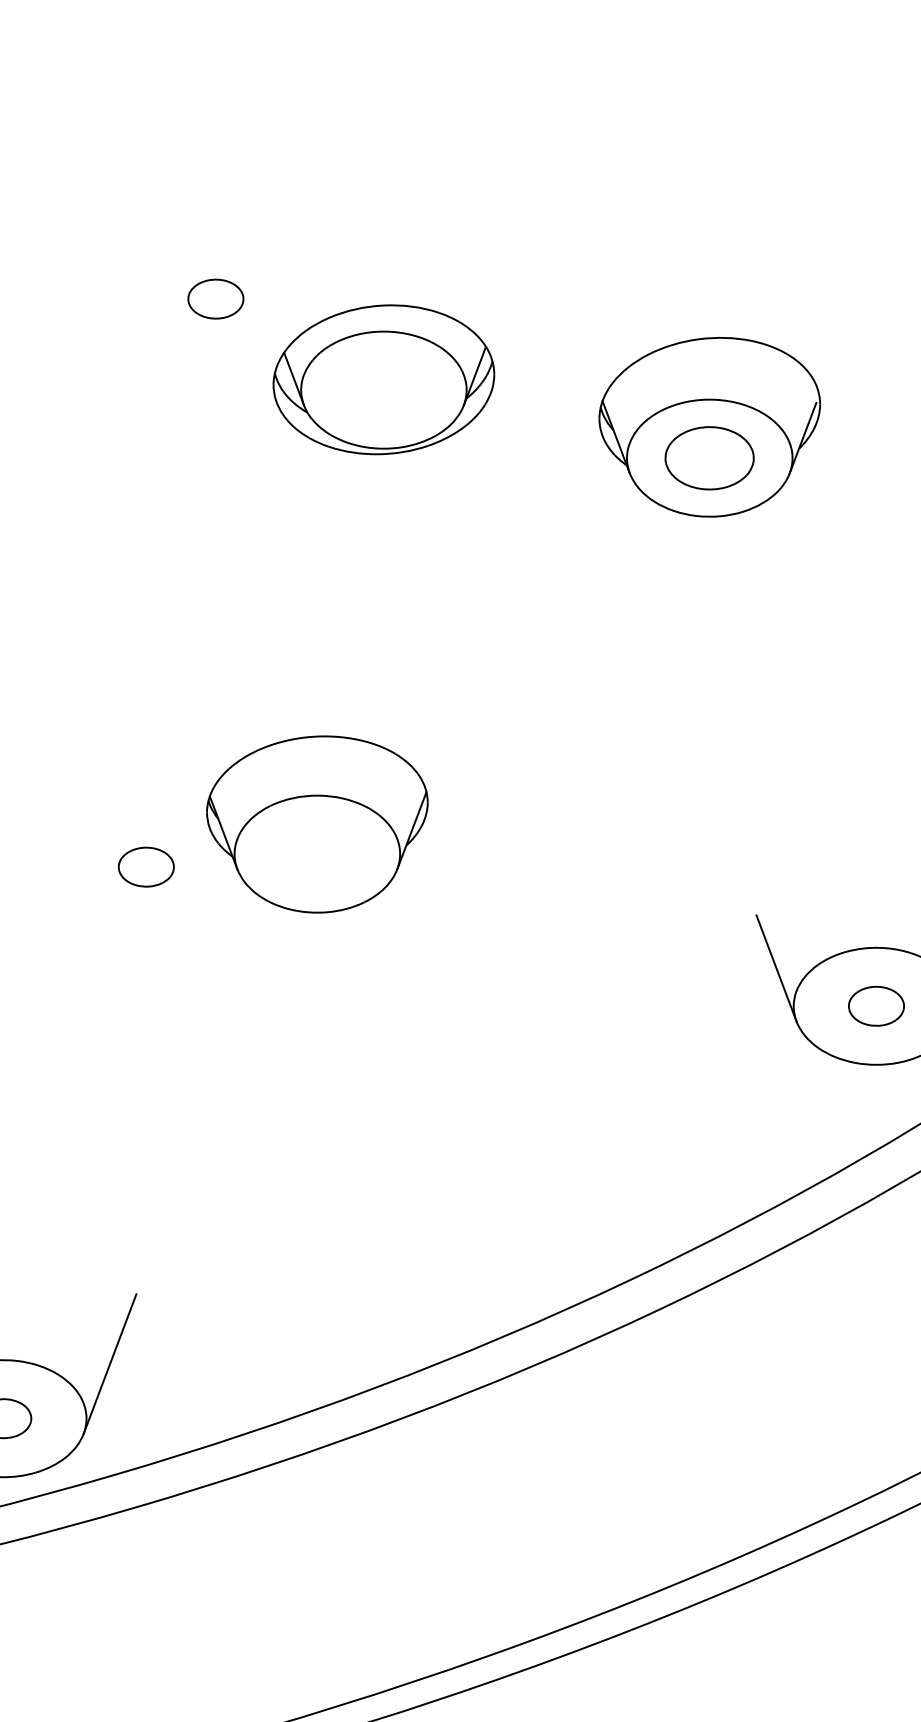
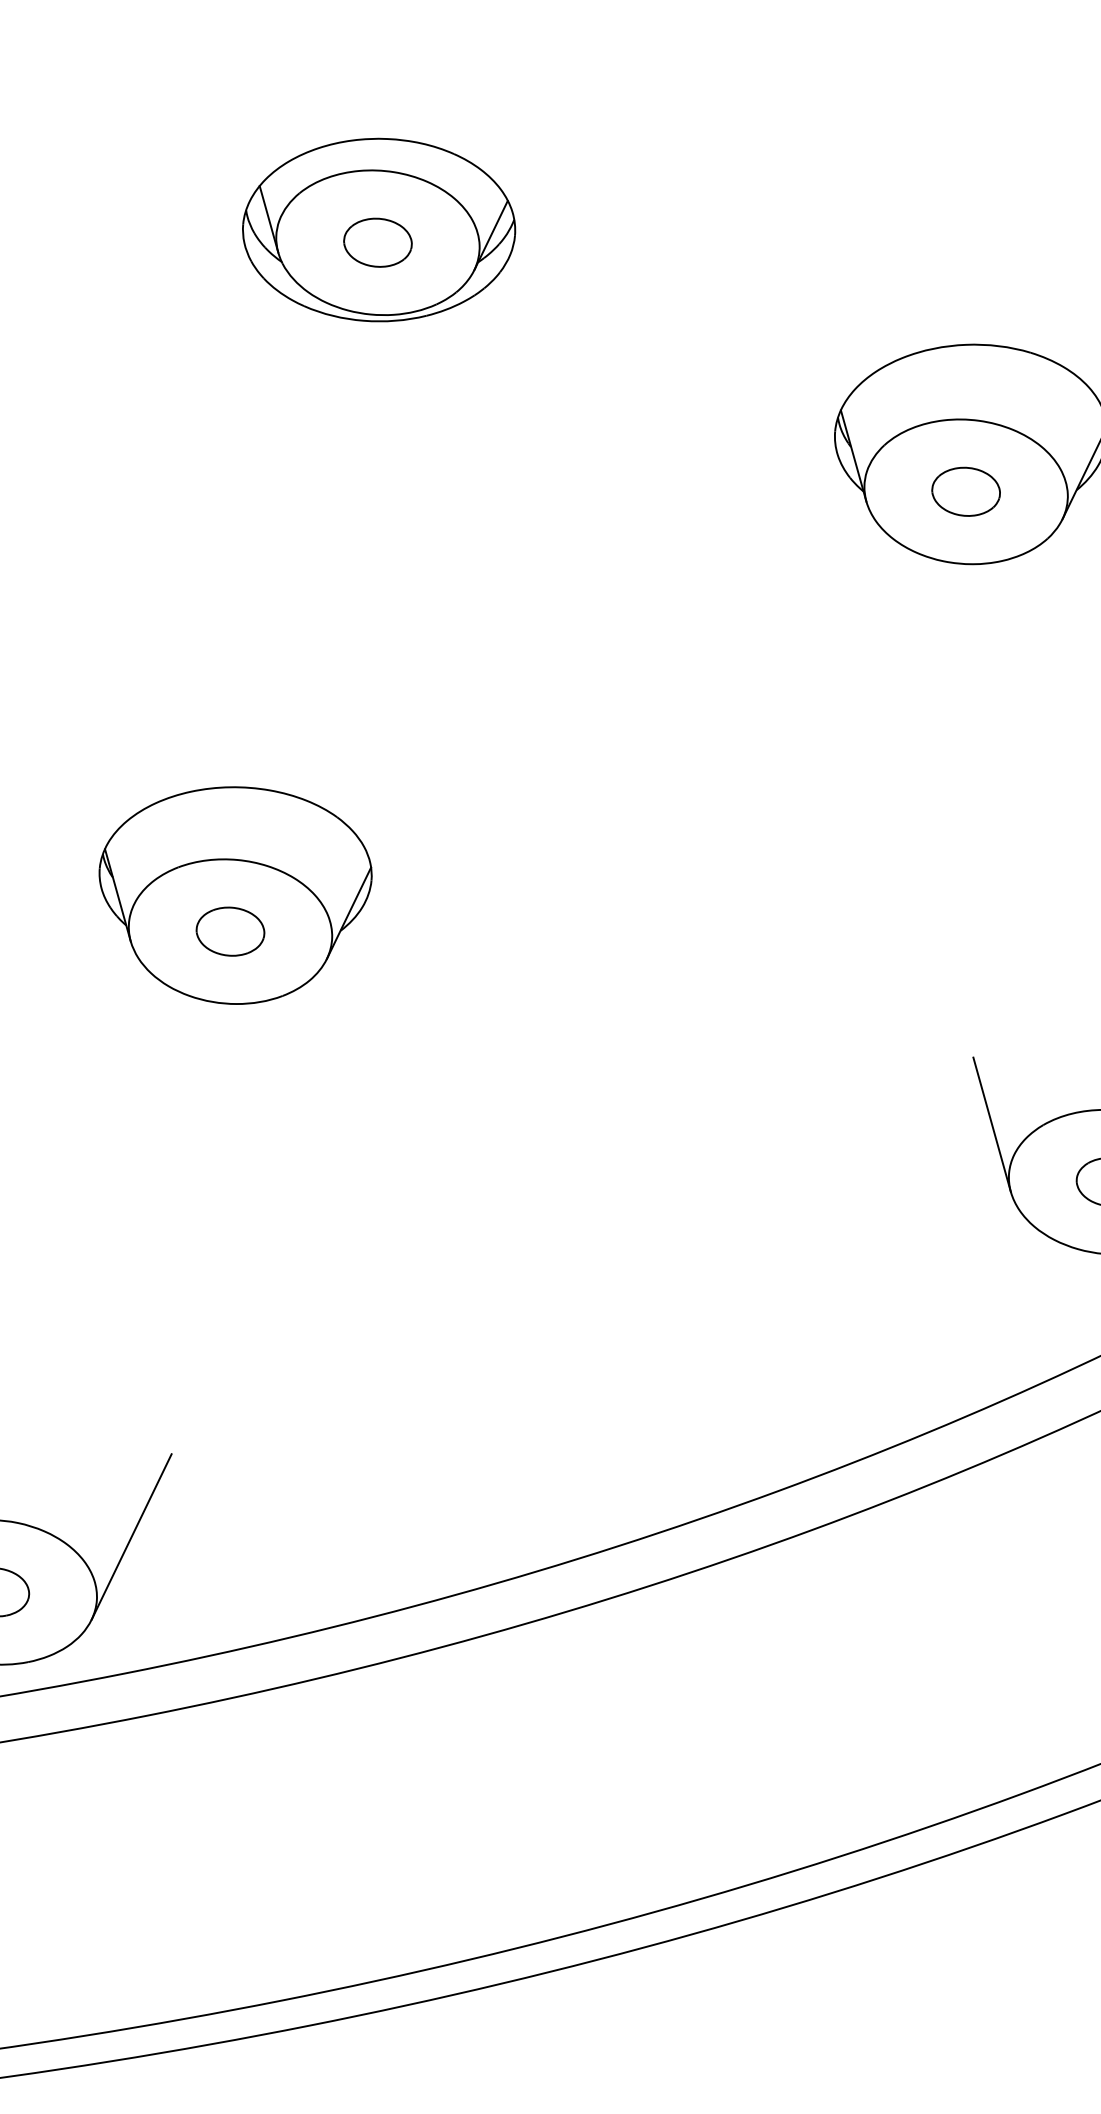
part: (383, 379) -> (378, 229), moved
part: (709, 457) -> (965, 490), size x0.62
part: (317, 824) -> (233, 895), moved

